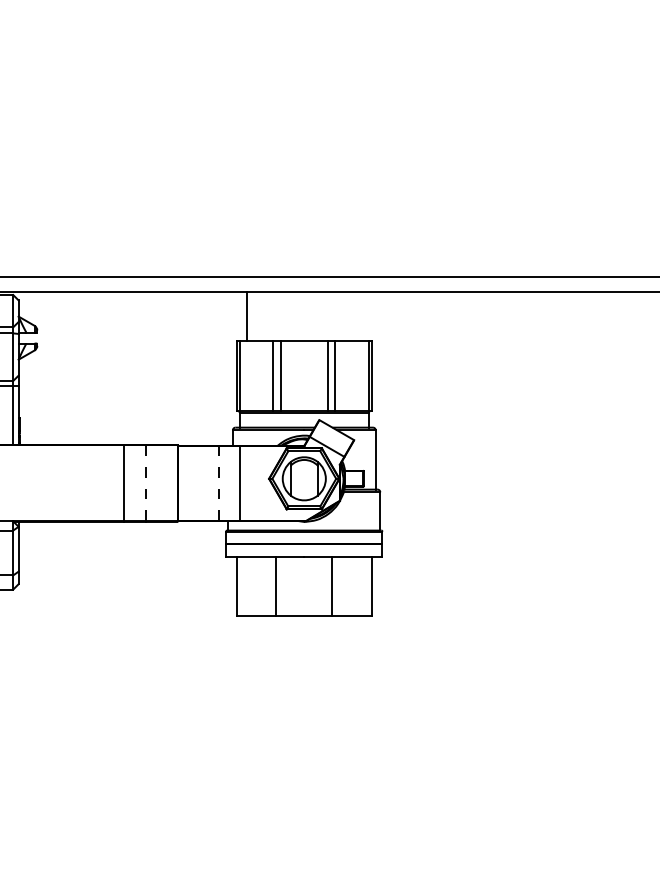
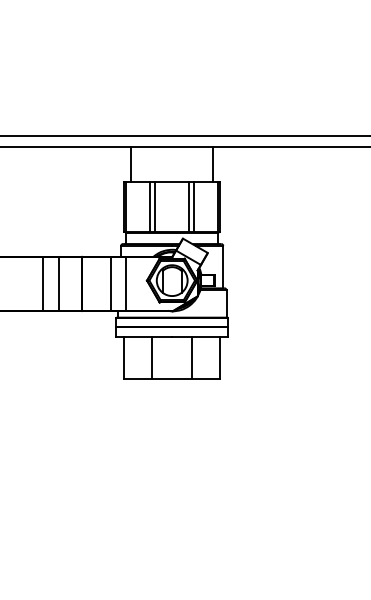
line: (361, 316) -> (213, 164), added
line: (218, 482) -> (110, 283), dashed -> solid
line: (145, 483) -> (58, 283), dashed -> solid

